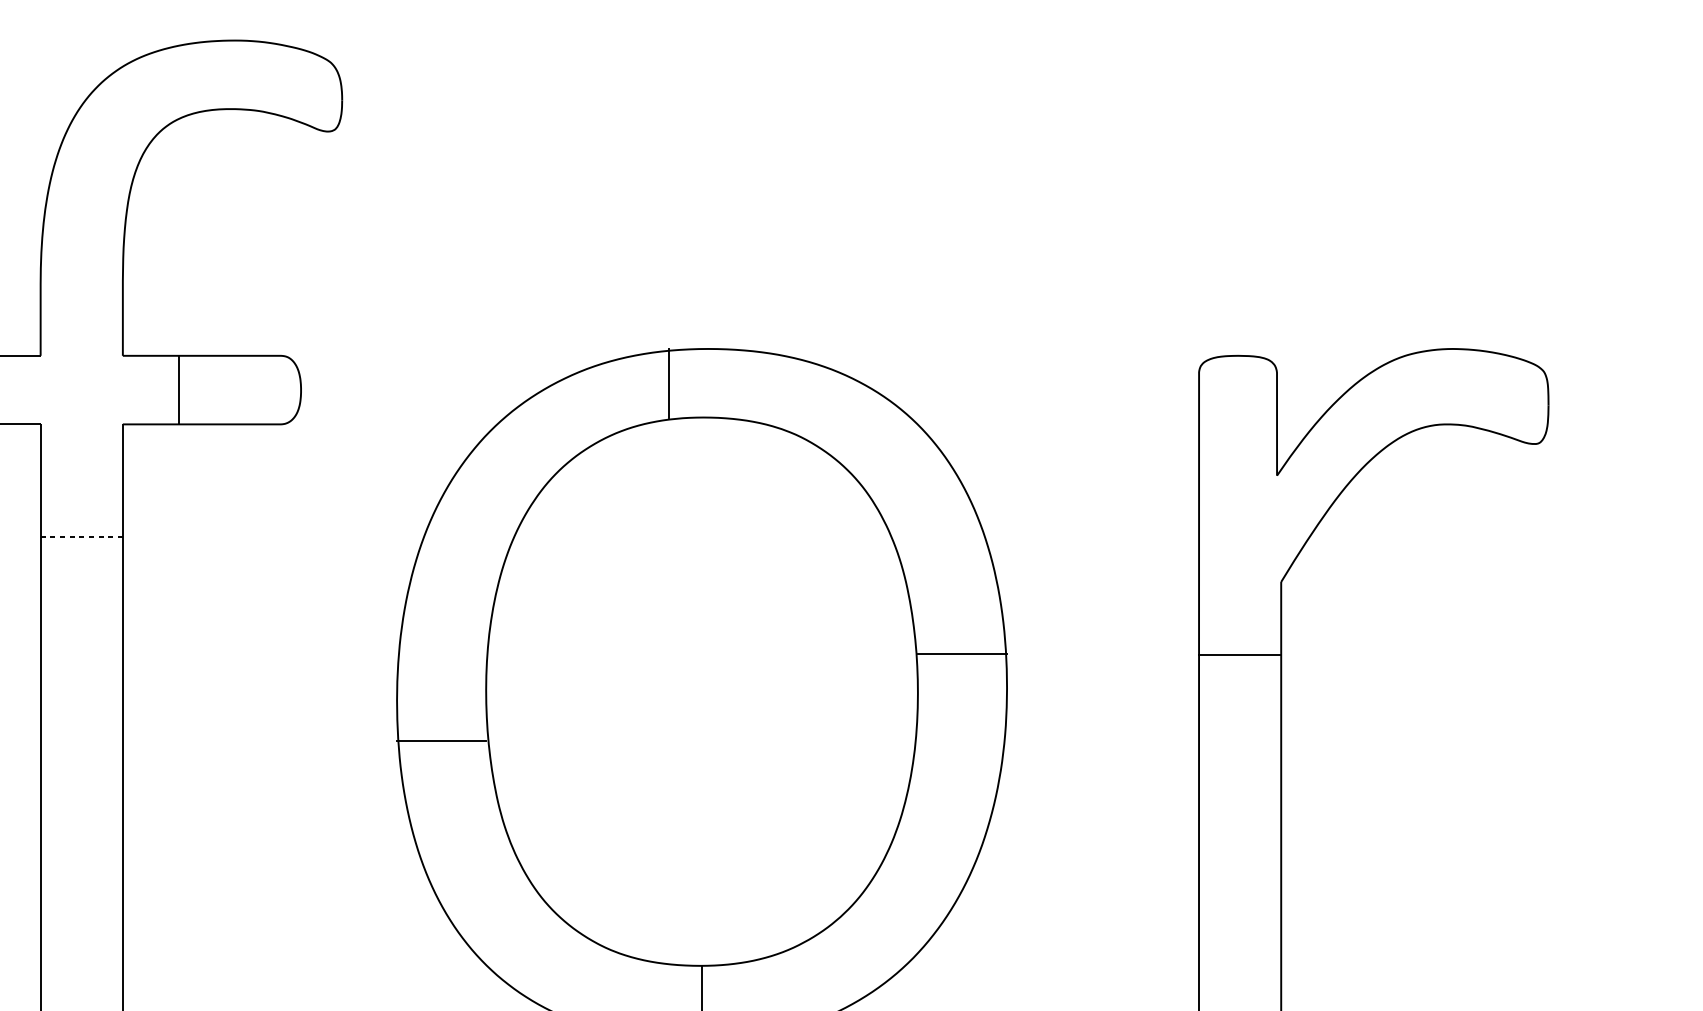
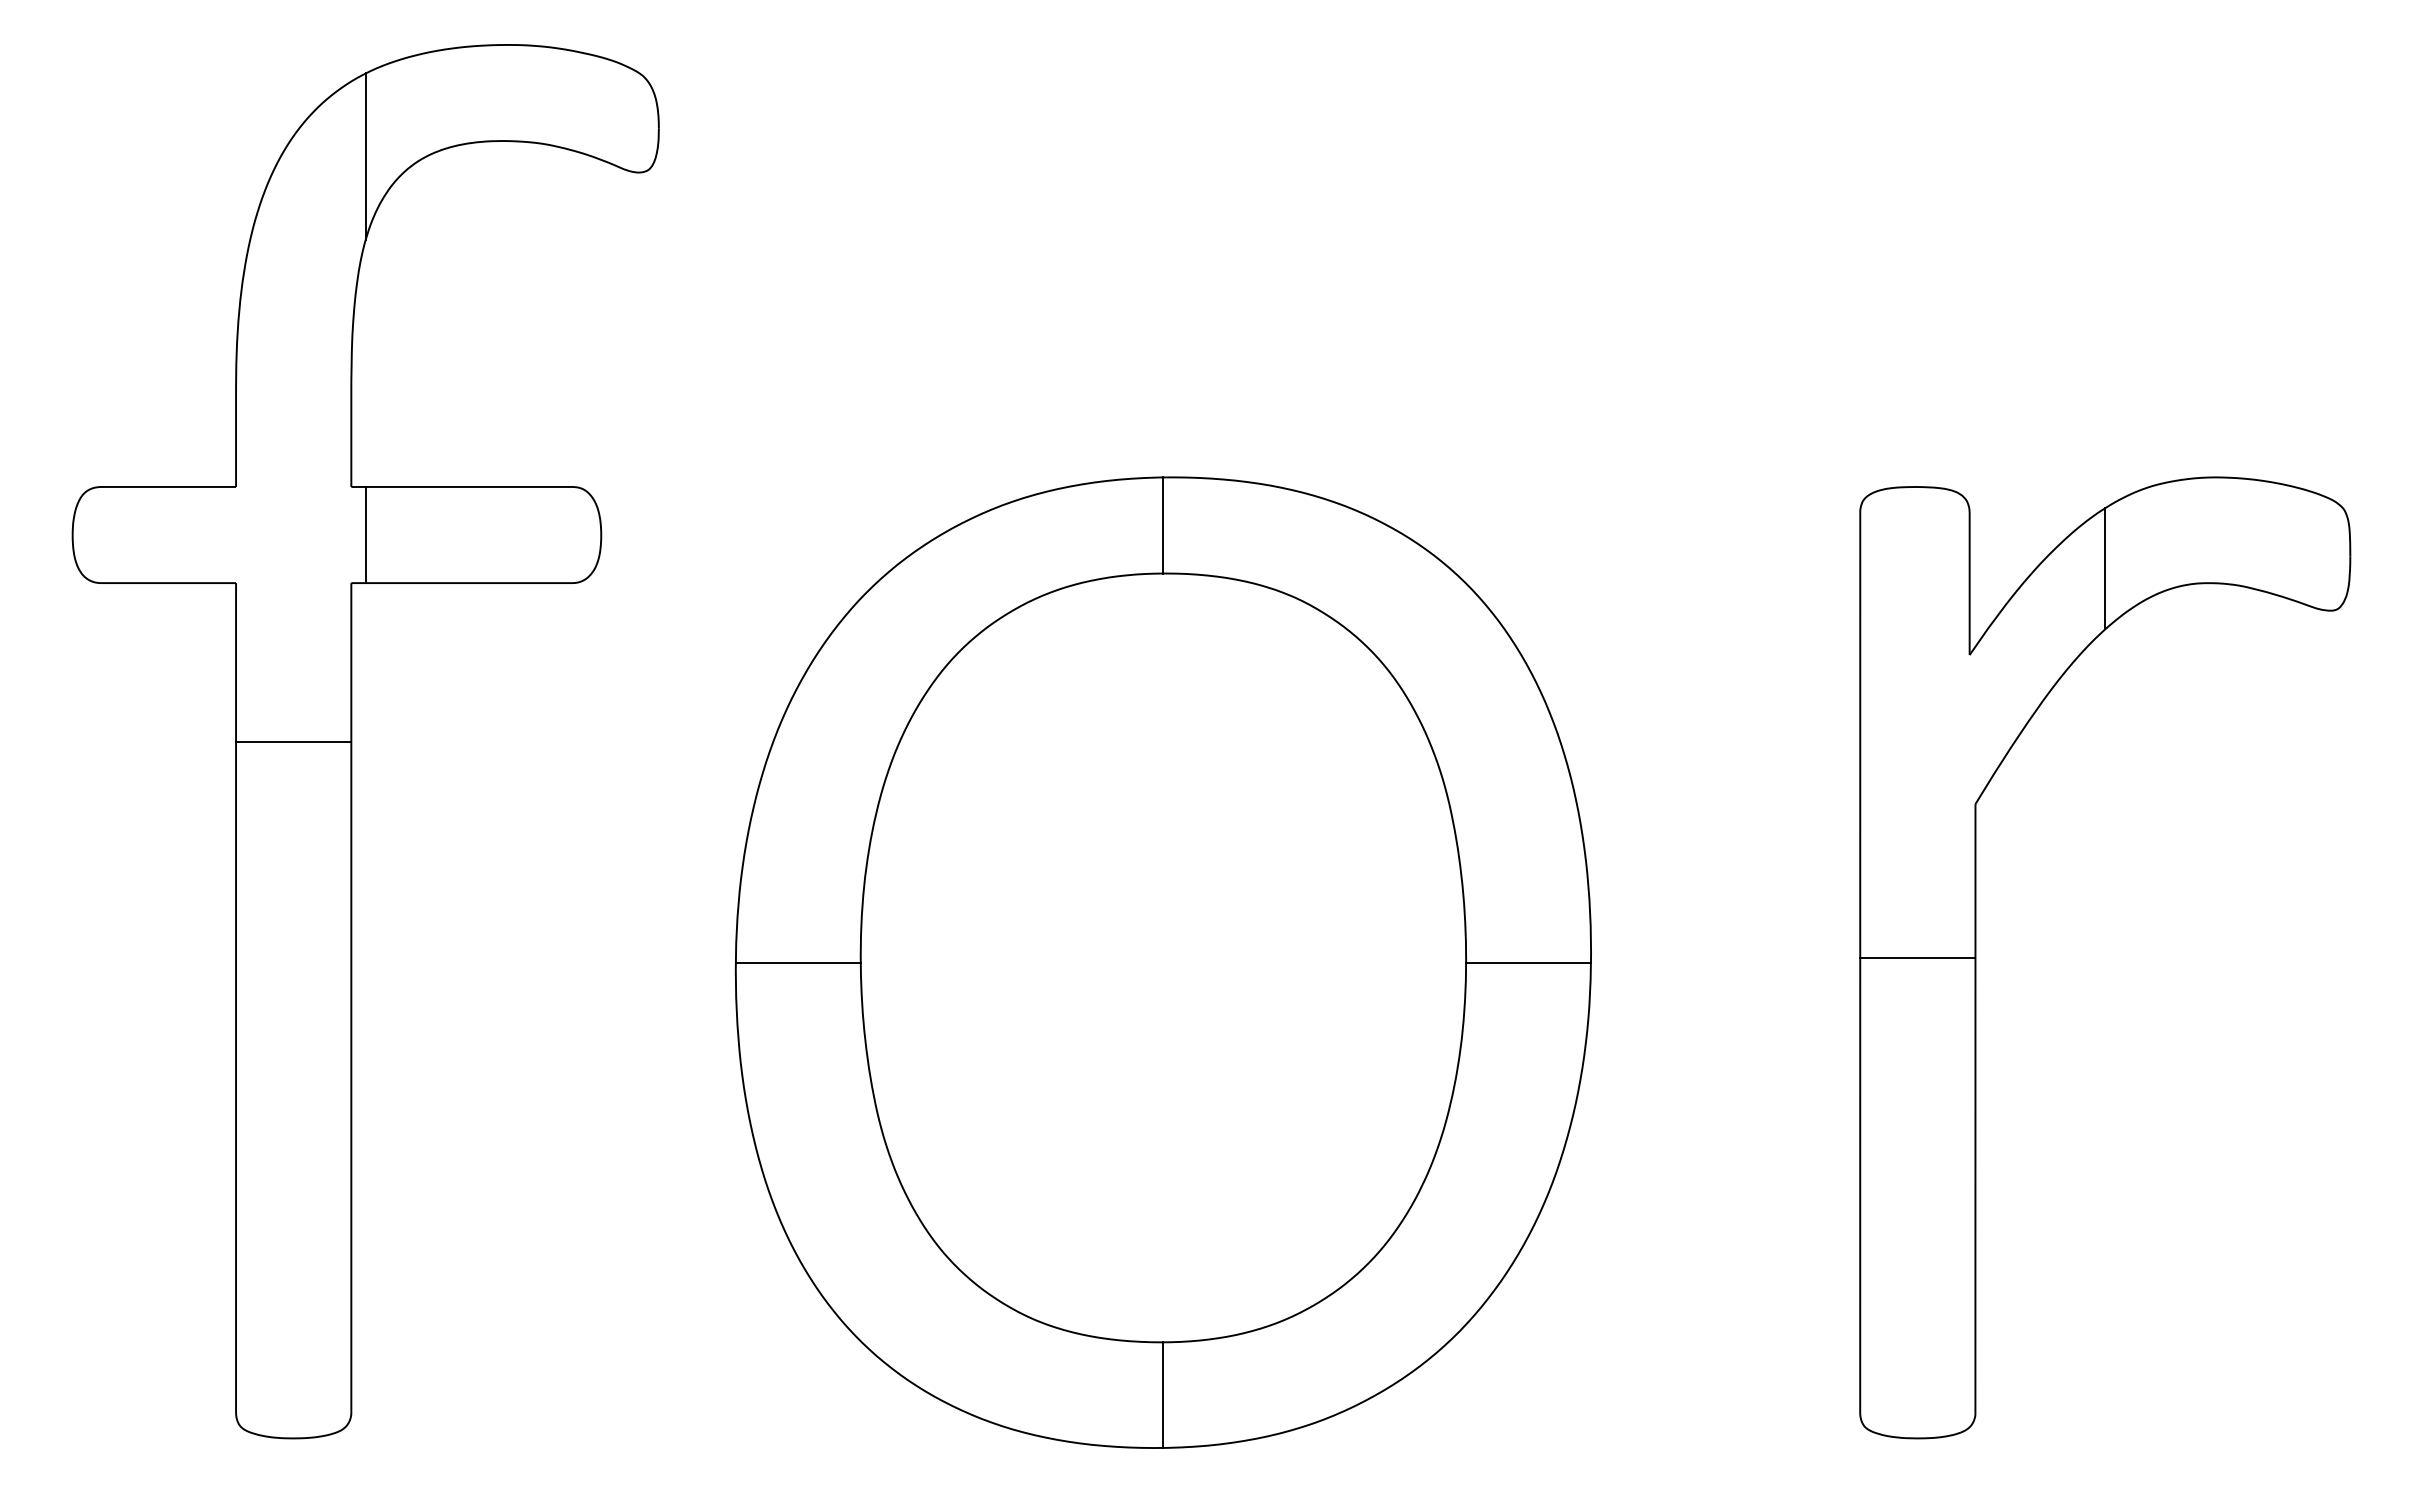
line: (132, 120) -> (365, 156), added
line: (669, 383) -> (1163, 525), moved
line: (178, 389) -> (365, 534), moved
line: (1373, 413) -> (2105, 568), added
line: (81, 537) -> (293, 741), dashed -> solid
line: (962, 654) -> (1528, 962), moved
line: (1239, 655) -> (1917, 957), moved
line: (441, 741) -> (797, 962), moved

